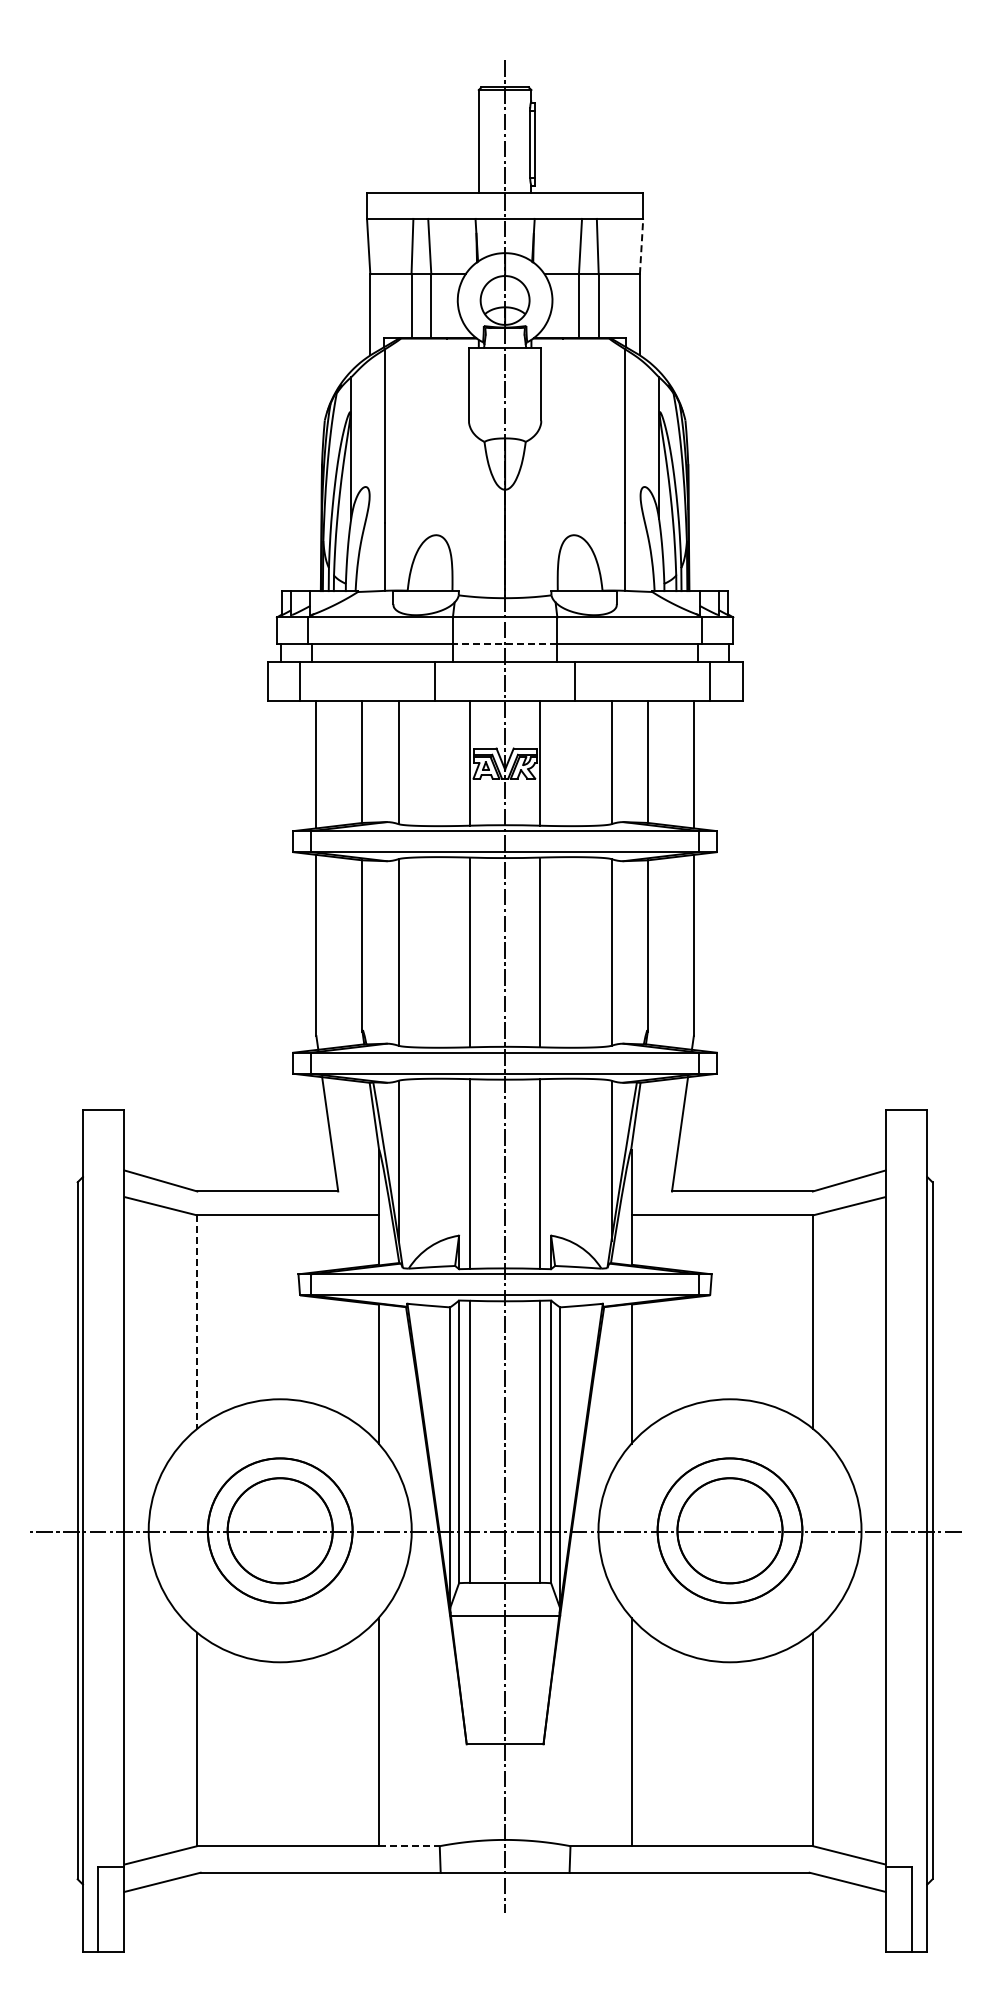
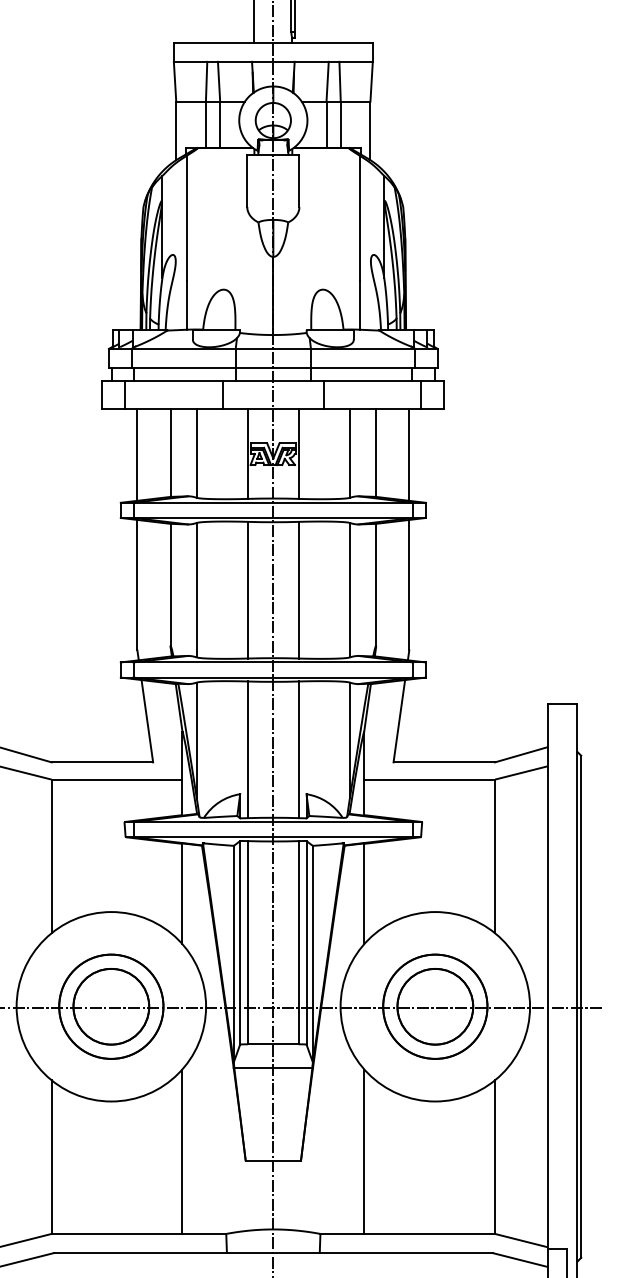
line: (641, 246) -> (371, 81), dashed -> solid
line: (504, 643) -> (272, 367), dashed -> solid
line: (197, 1322) -> (51, 856), dashed -> solid
line: (409, 1846) -> (204, 1234), dashed -> solid

